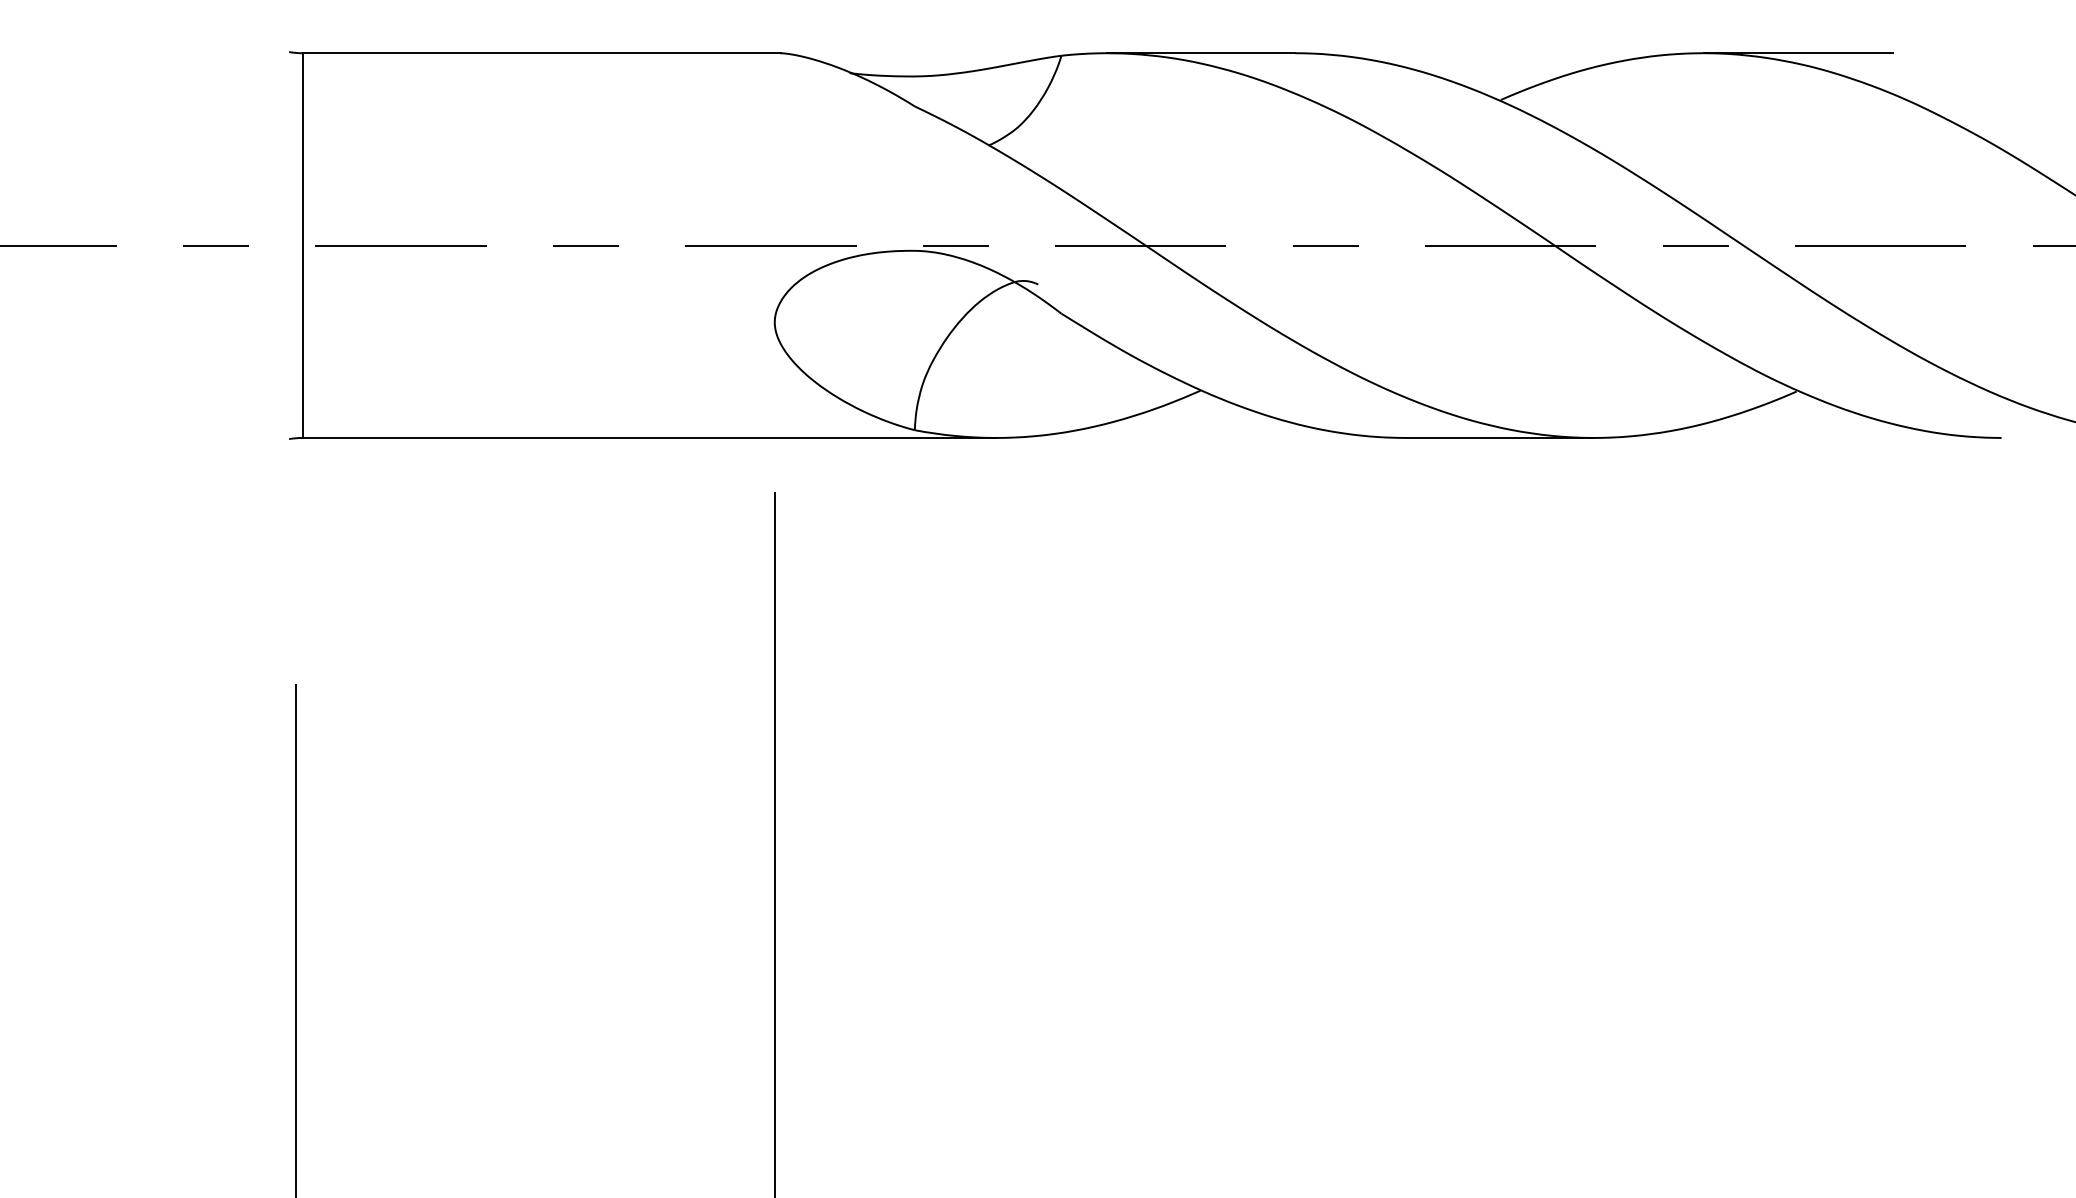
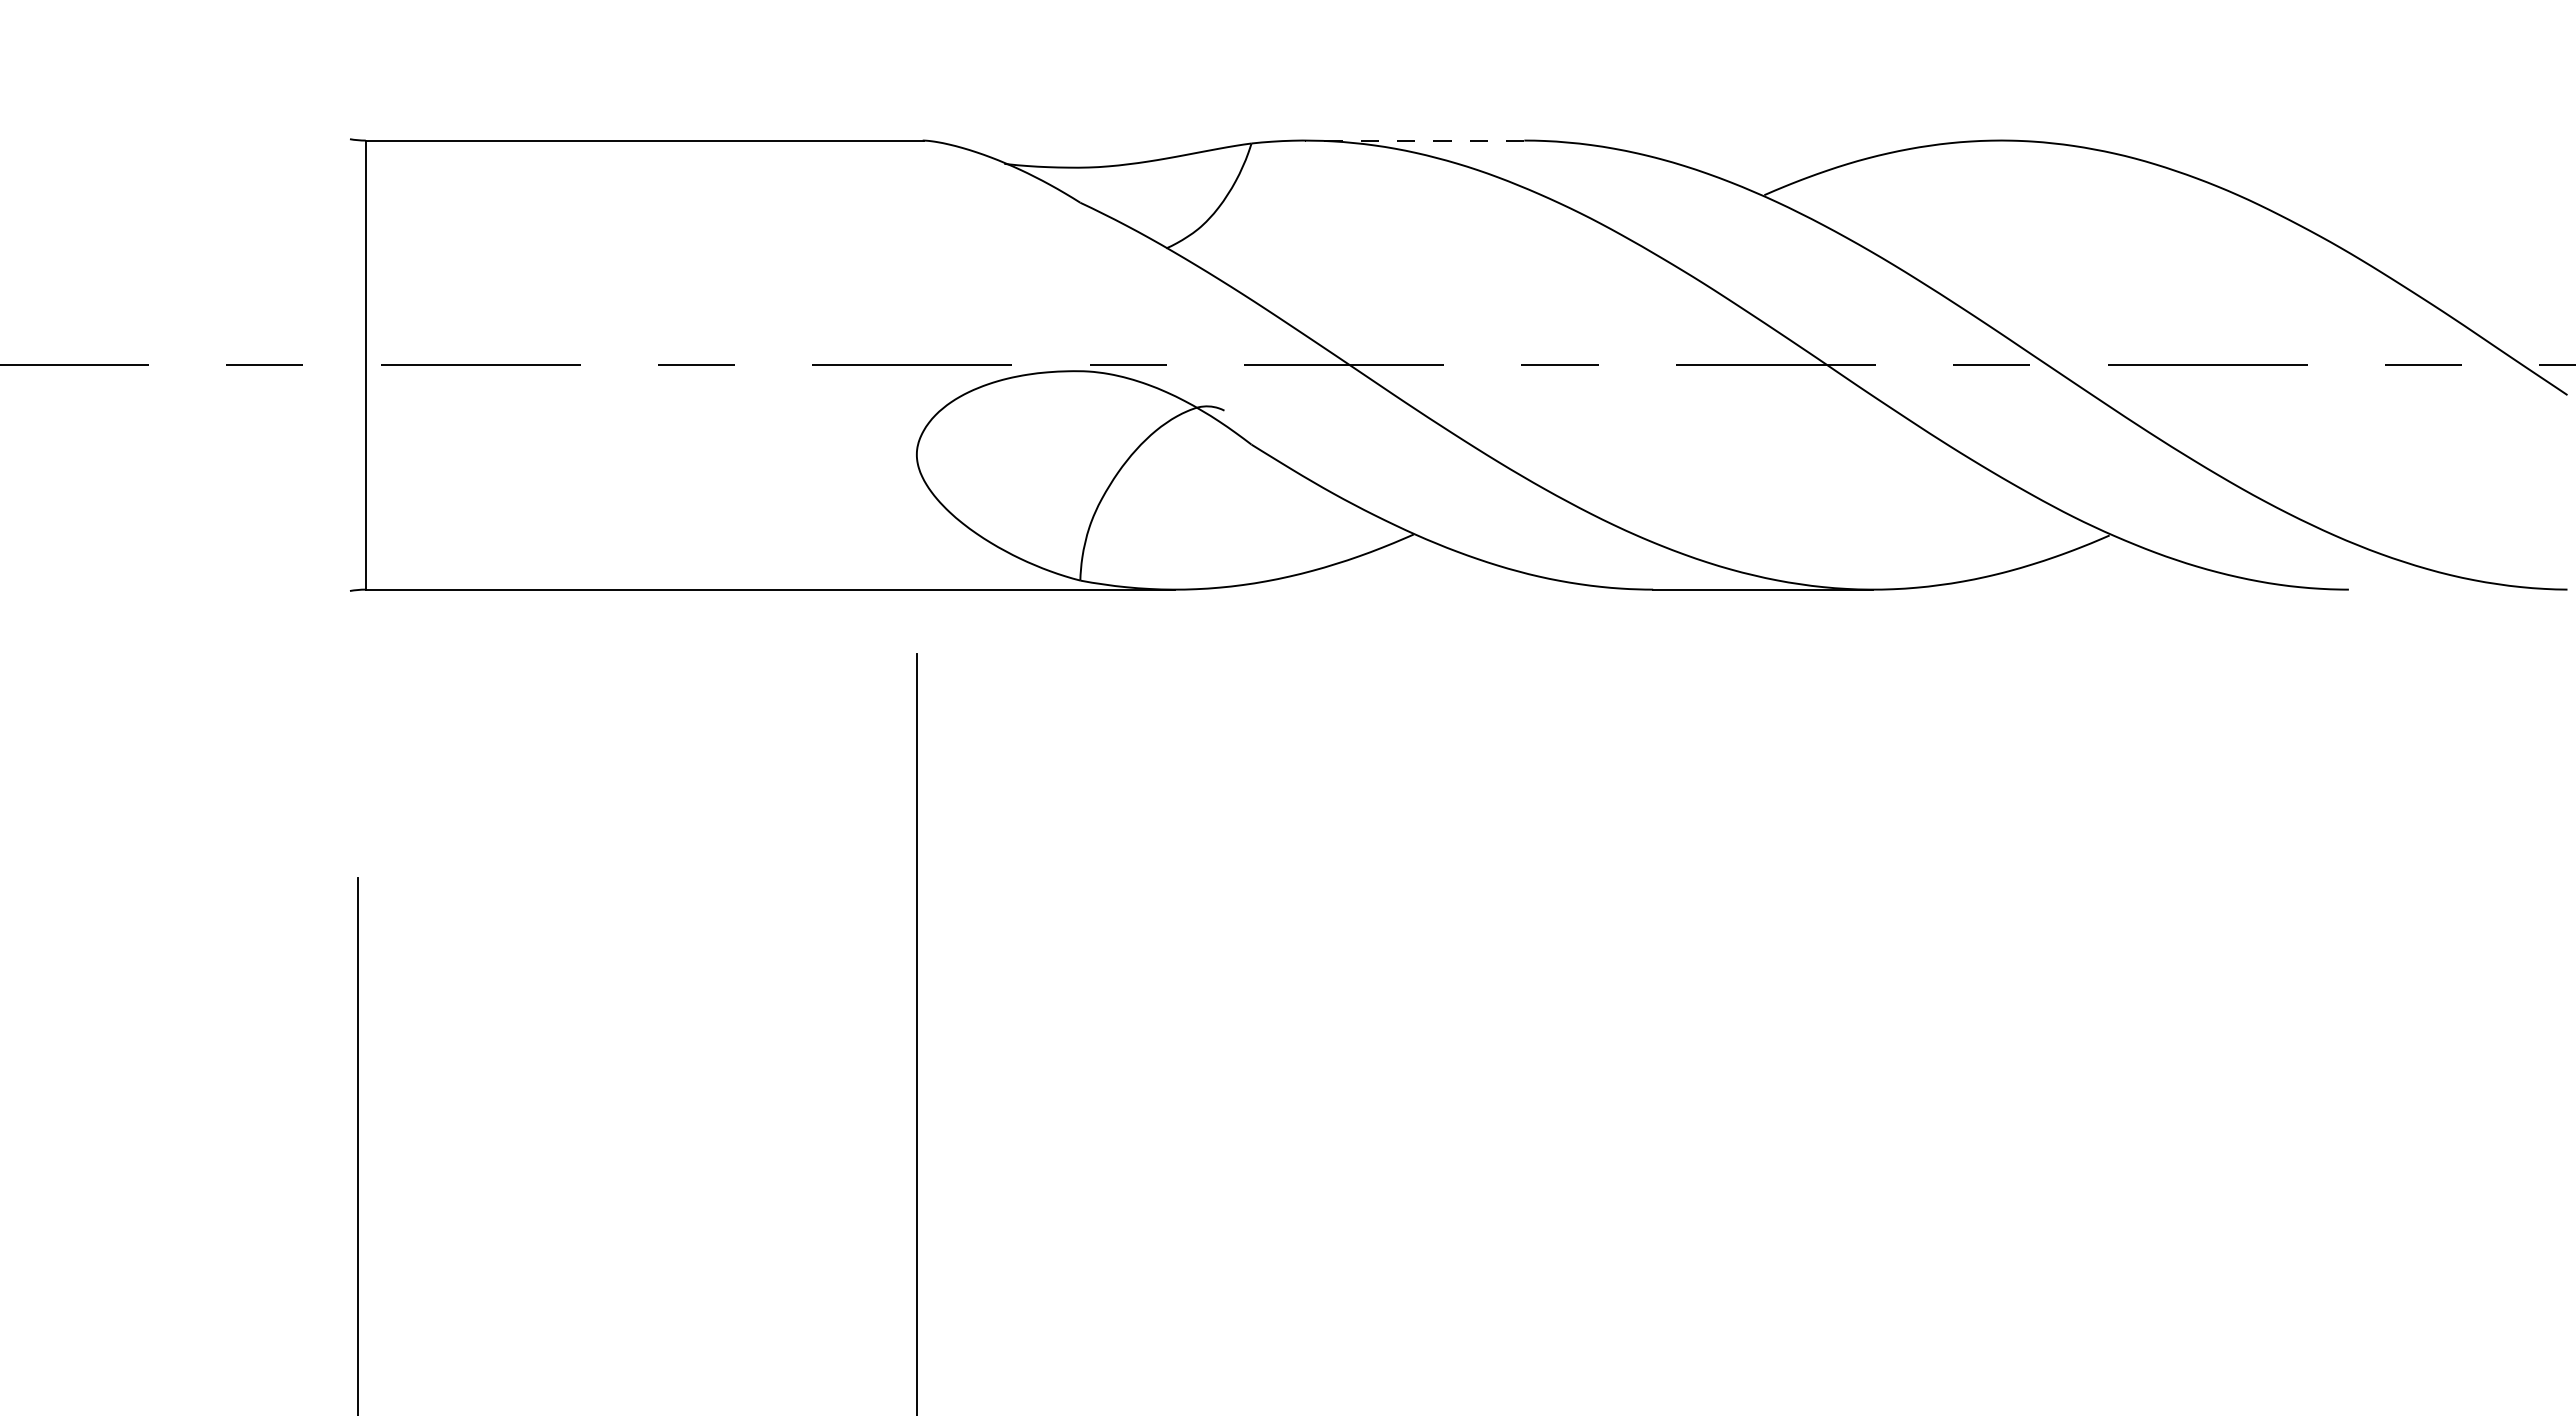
line: (1201, 53) -> (1414, 140), solid -> dashed
line: (1798, 53) -> (2111, 140), removed

